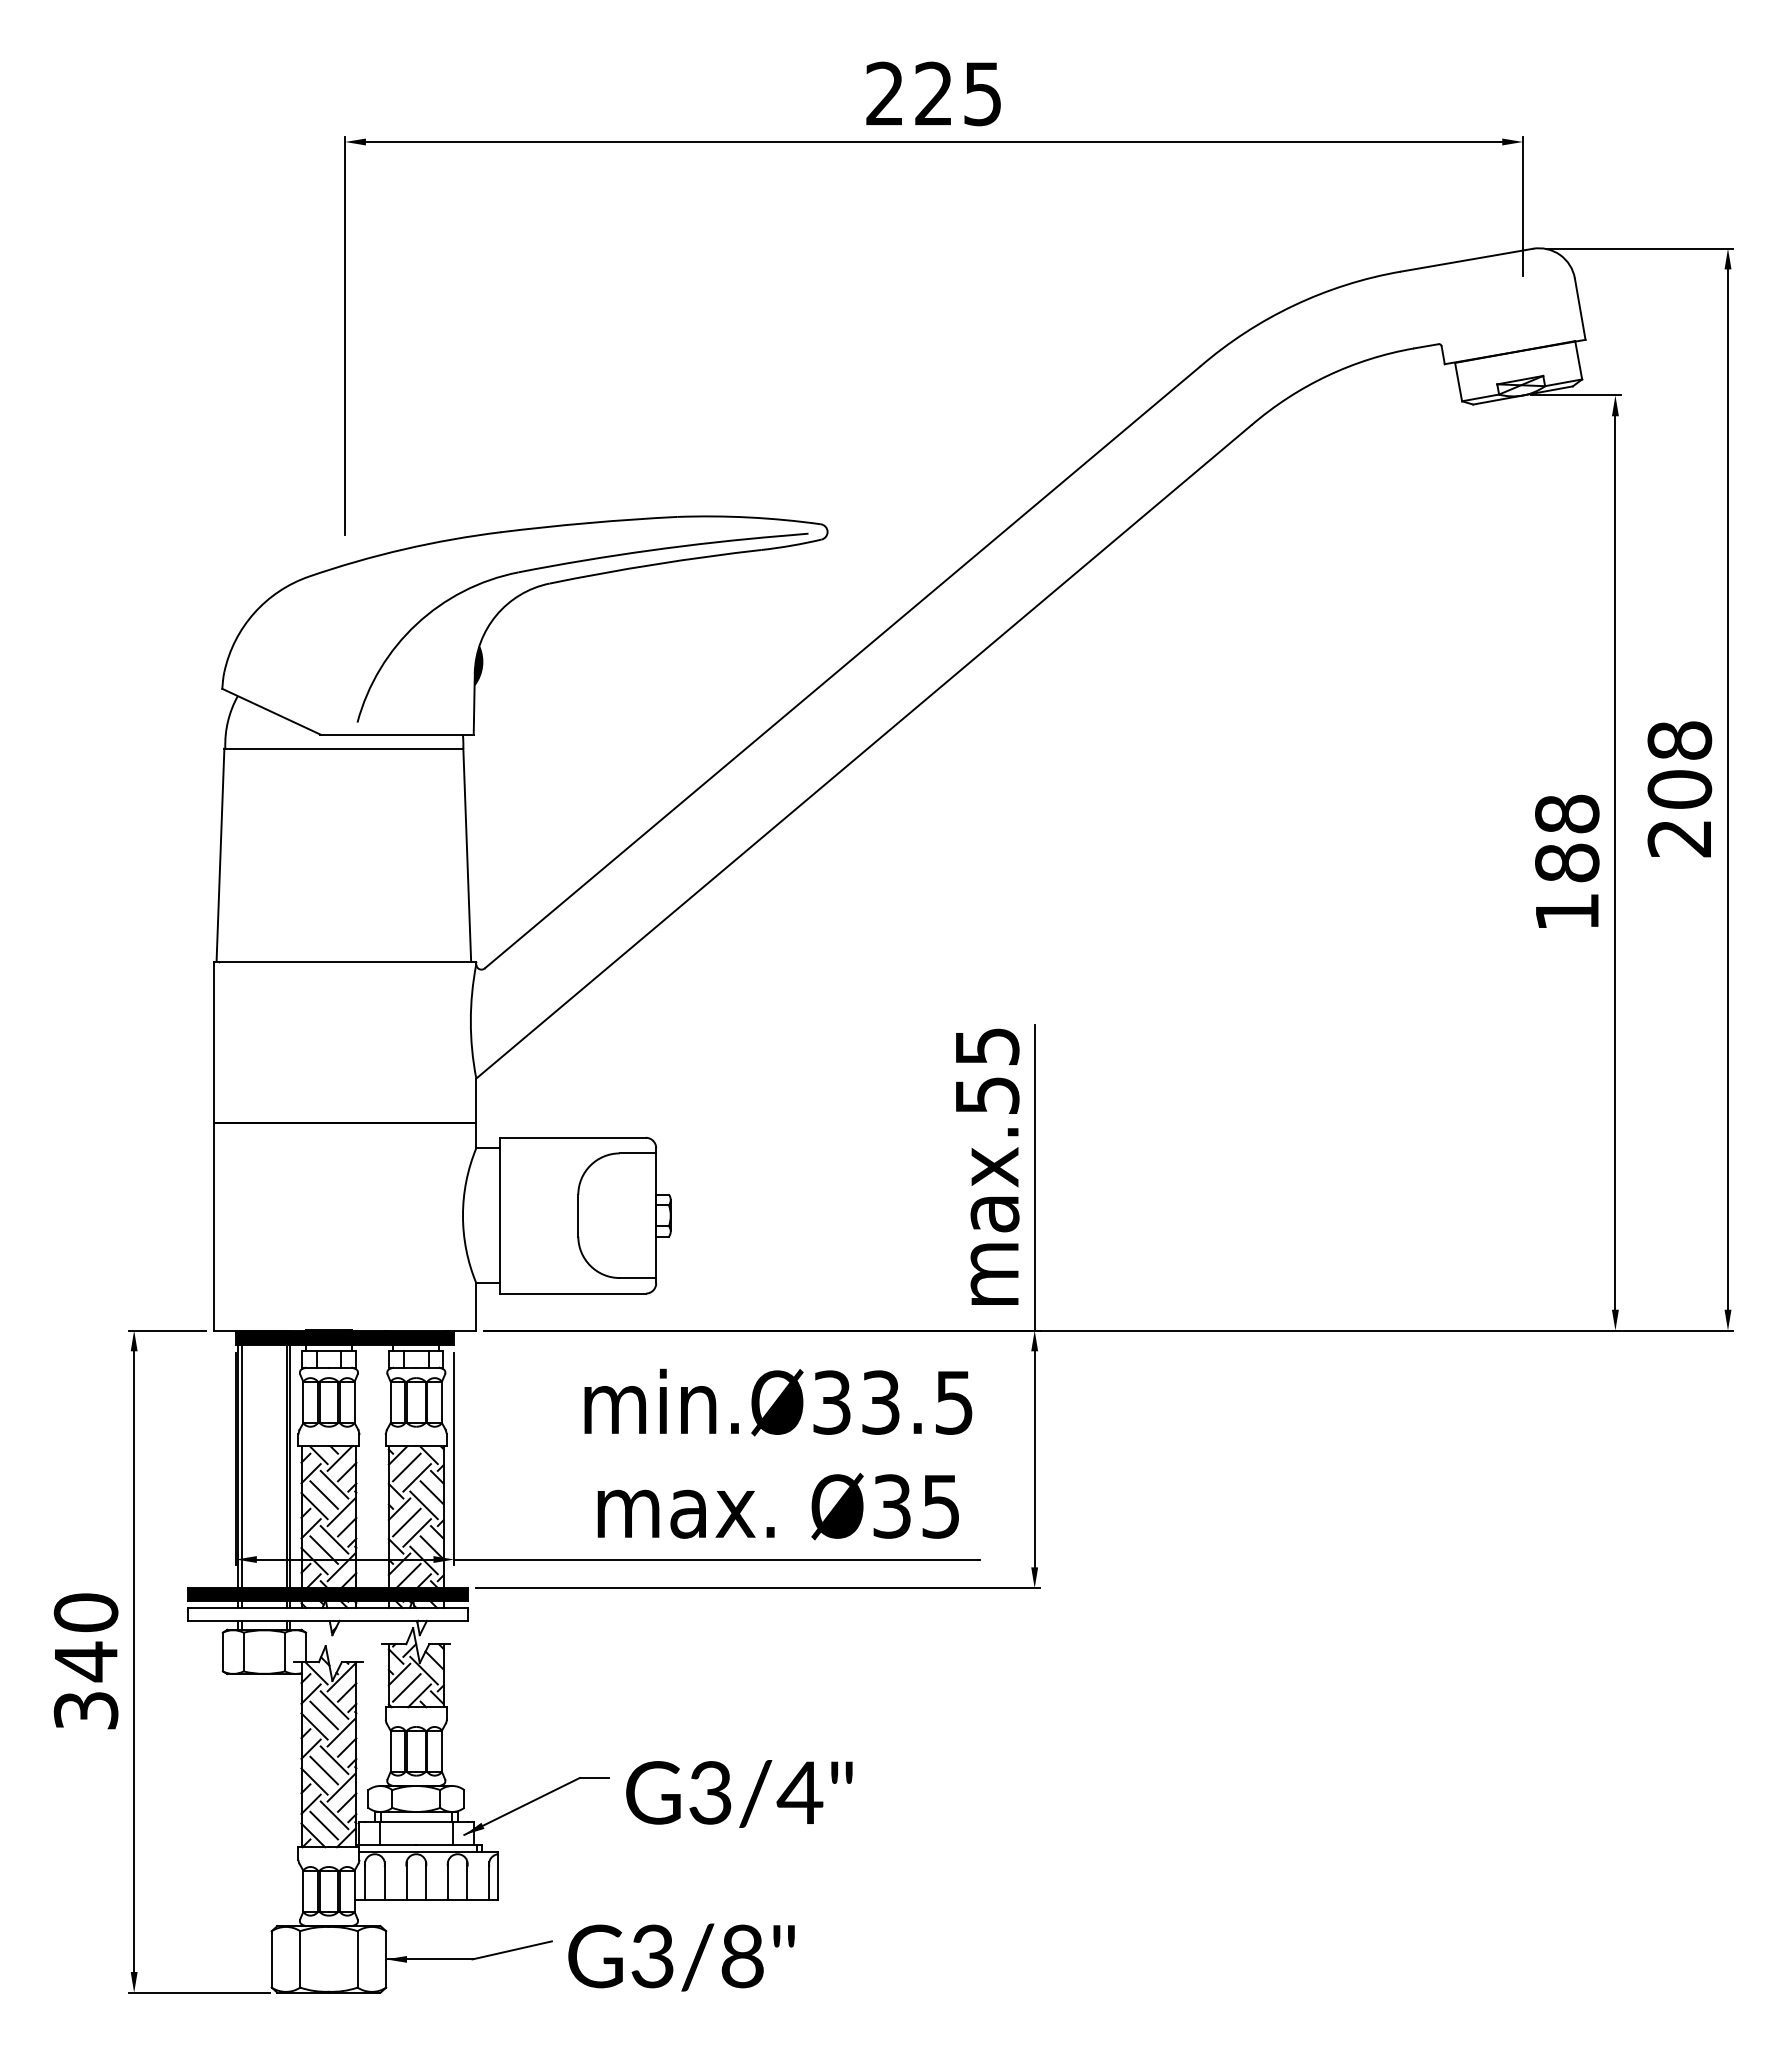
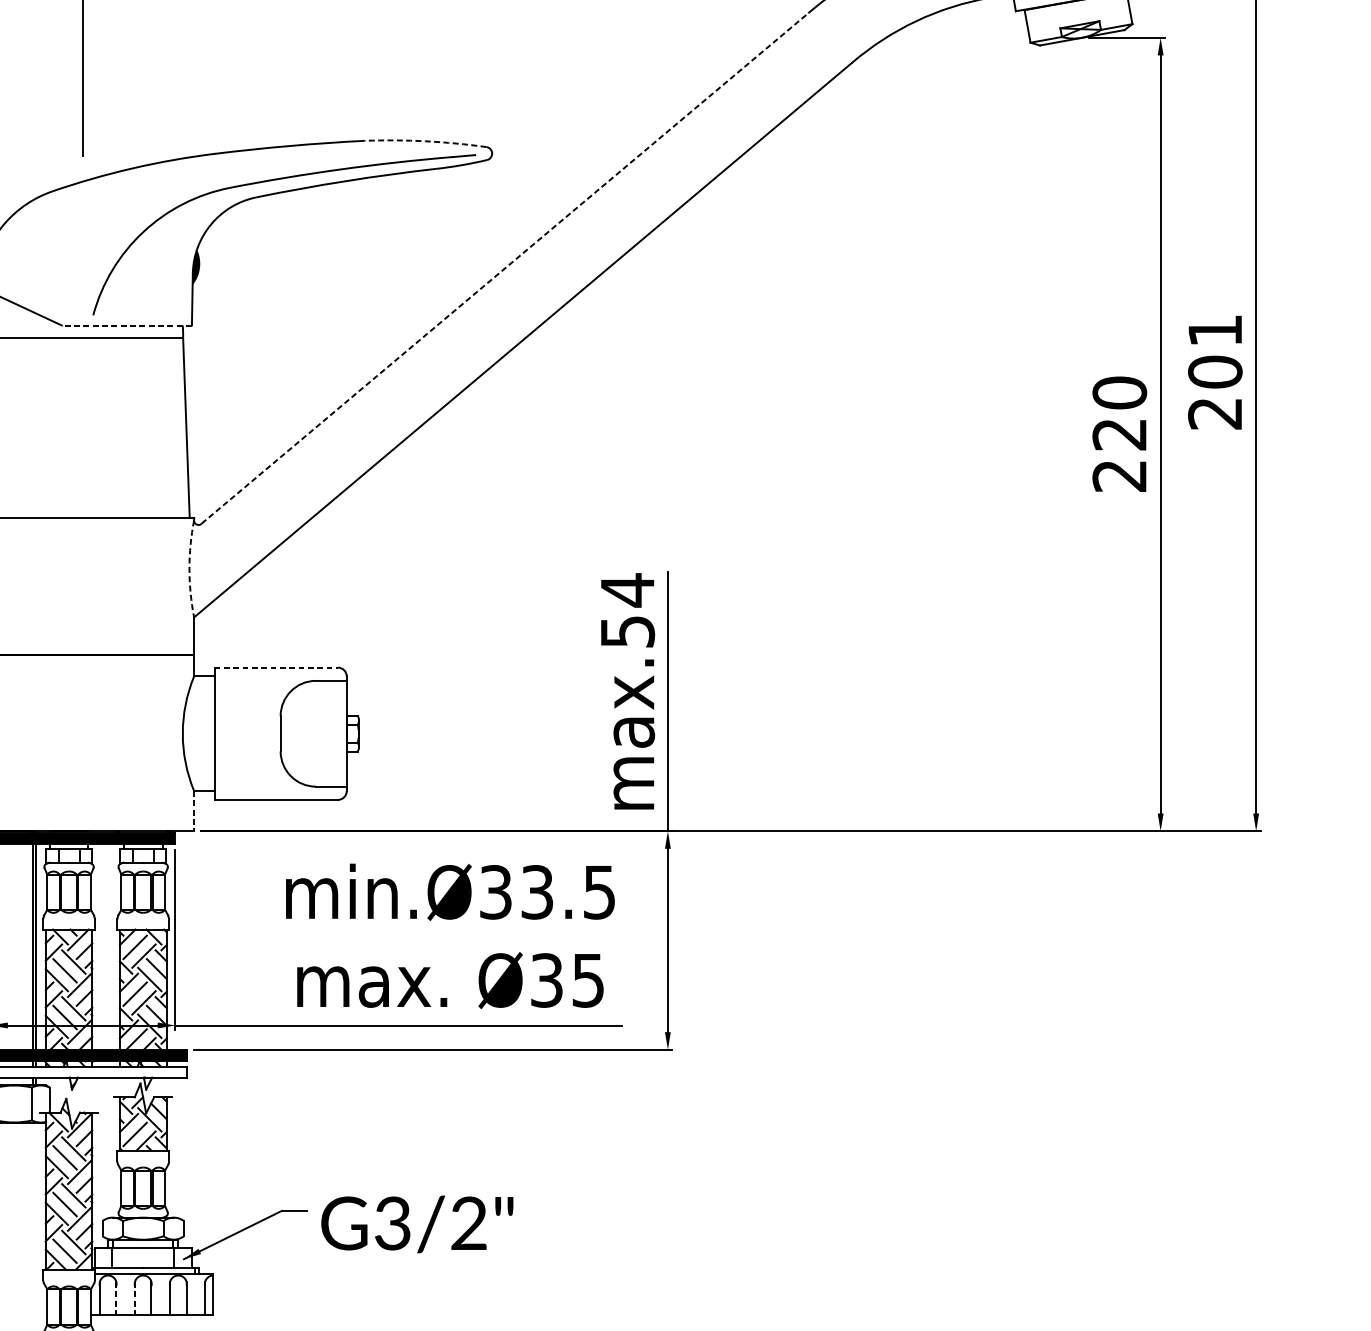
arc: (749, 517) -> (425, 141), solid -> dashed
line: (843, 667) -> (505, 268), solid -> dashed
line: (397, 734) -> (127, 325), solid -> dashed
text: (1679, 740) -> (1215, 330), 208 -> 201
text: (1567, 862) -> (1119, 434), 188 -> 220
arc: (470, 1021) -> (189, 568), solid -> dashed
text: (987, 1046) -> (627, 590), max.55 -> max.54
line: (573, 1137) -> (276, 667), solid -> dashed
line: (476, 1306) -> (194, 810), solid -> dashed
text: (799, 1792) -> (468, 1223), G3/4" -> G3/2"
line: (384, 1881) -> (116, 1298), solid -> dashed
line: (406, 1881) -> (134, 1298), solid -> dashed

